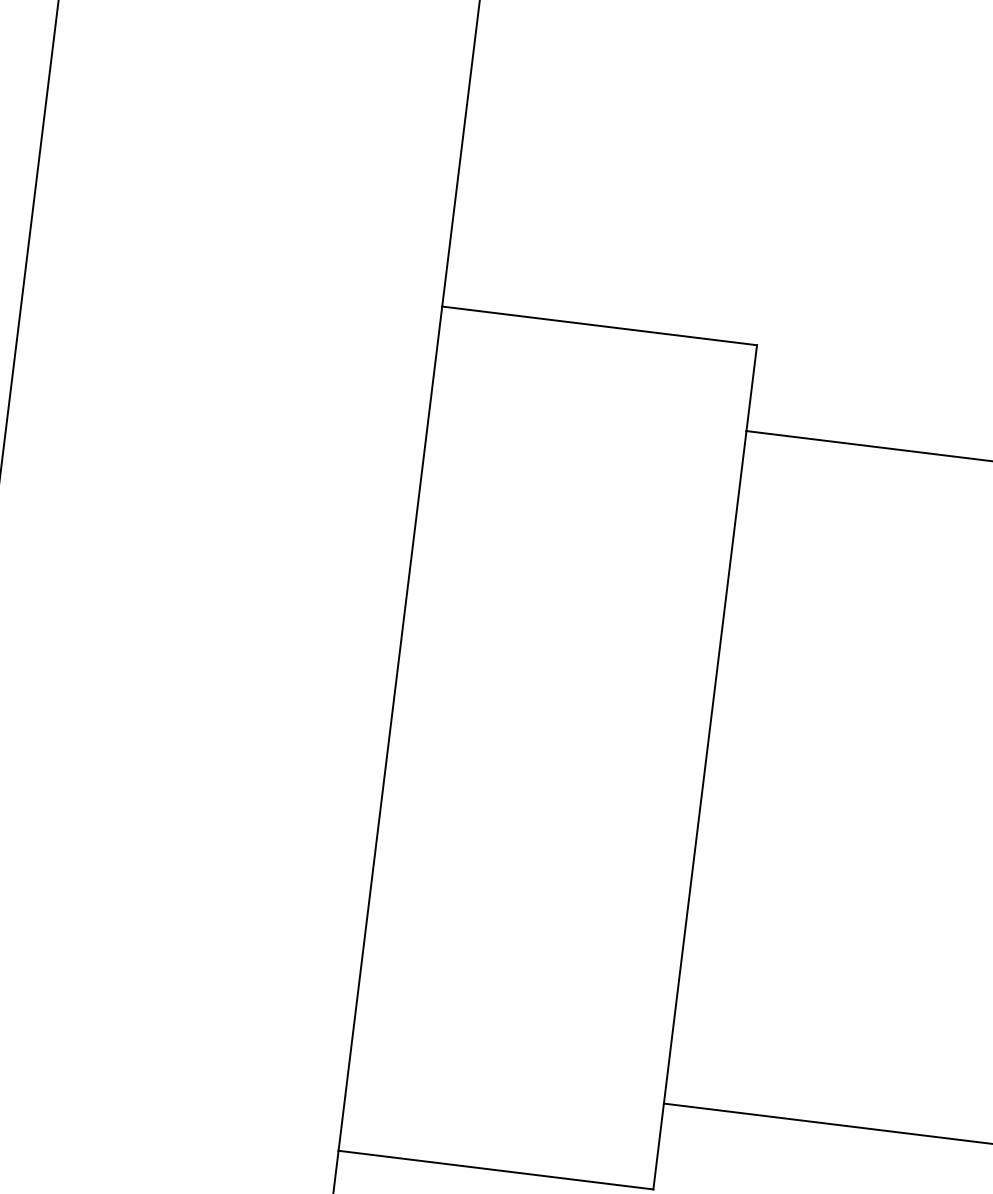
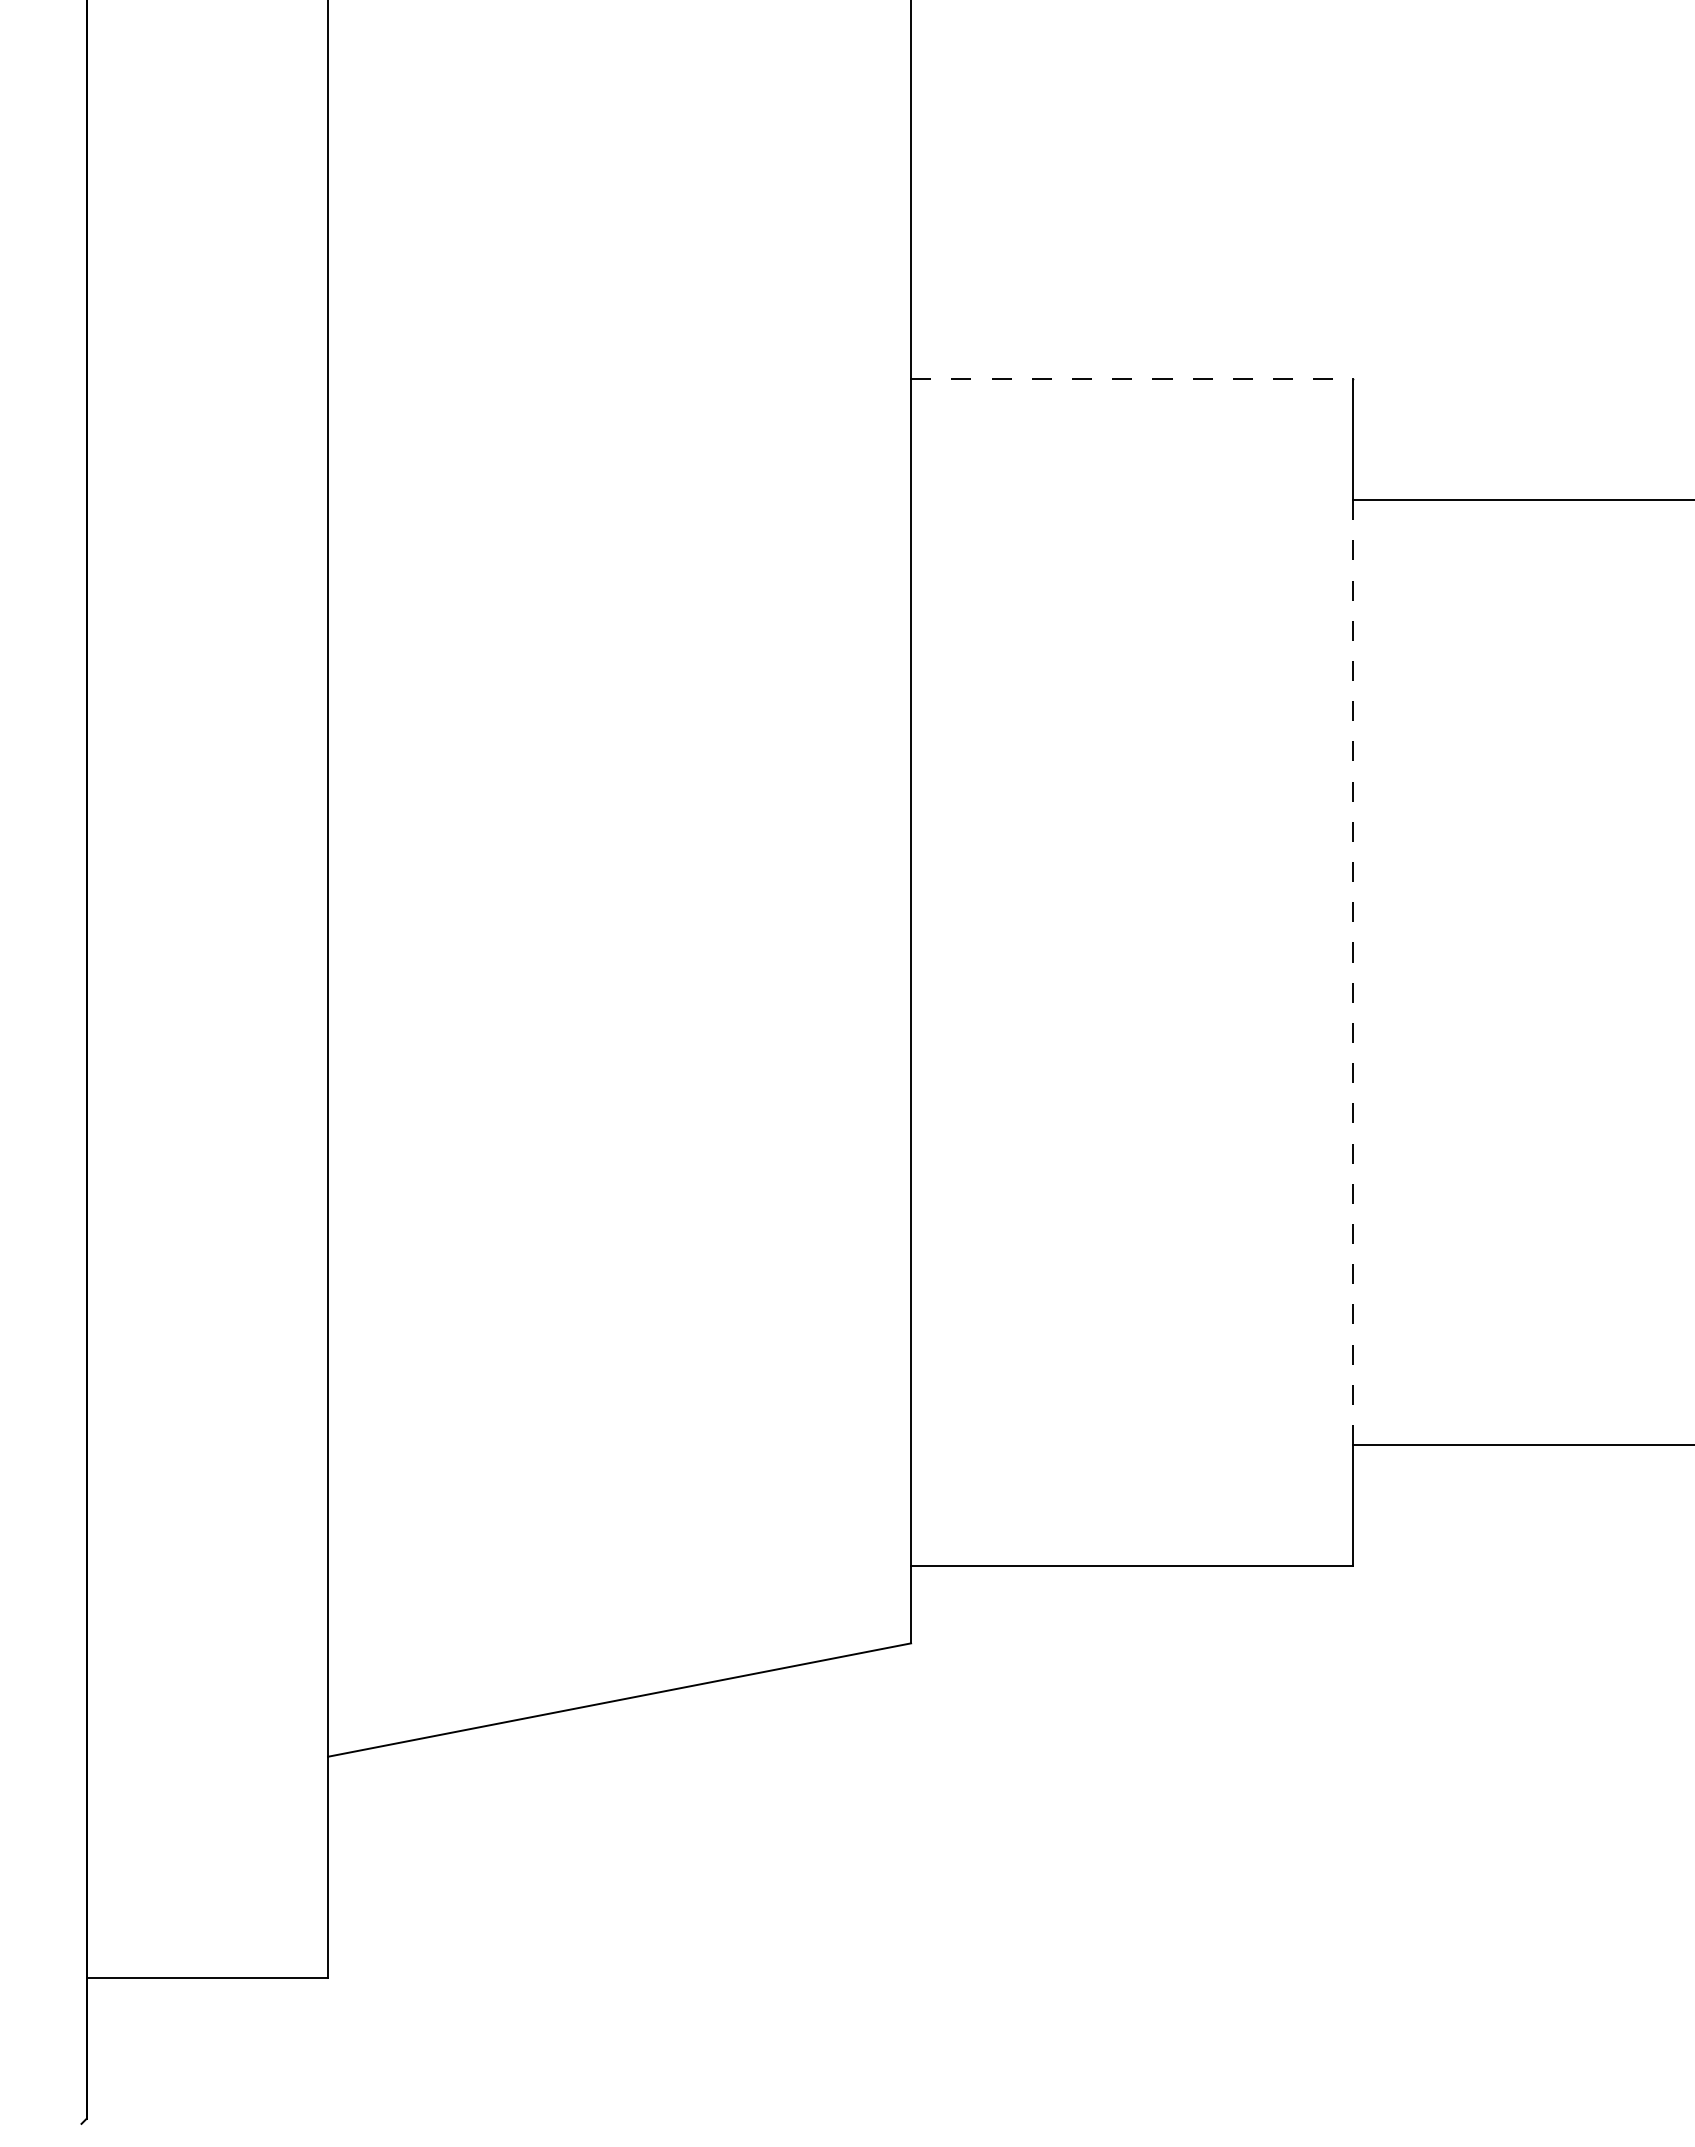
line: (599, 325) -> (1132, 379), solid -> dashed
line: (705, 767) -> (1353, 972), solid -> dashed

